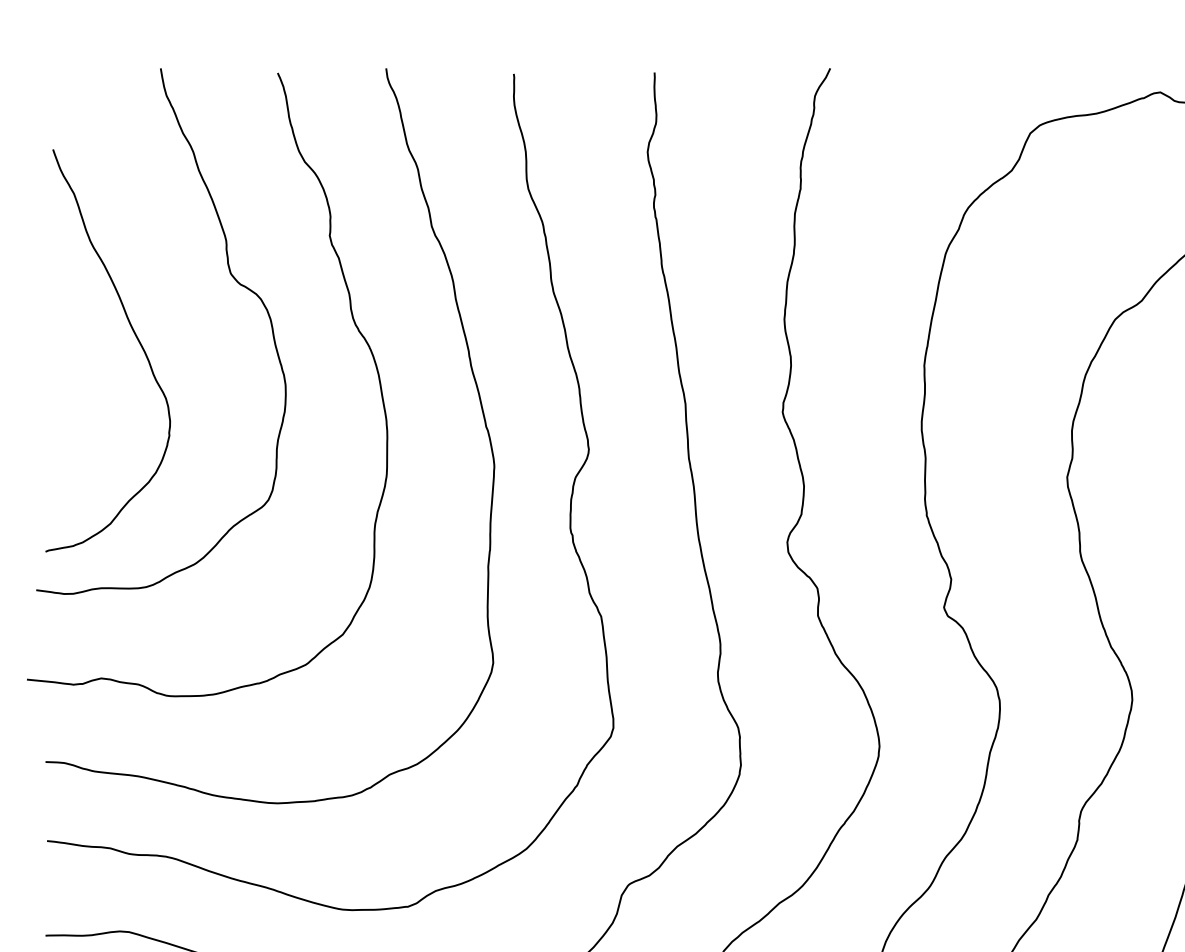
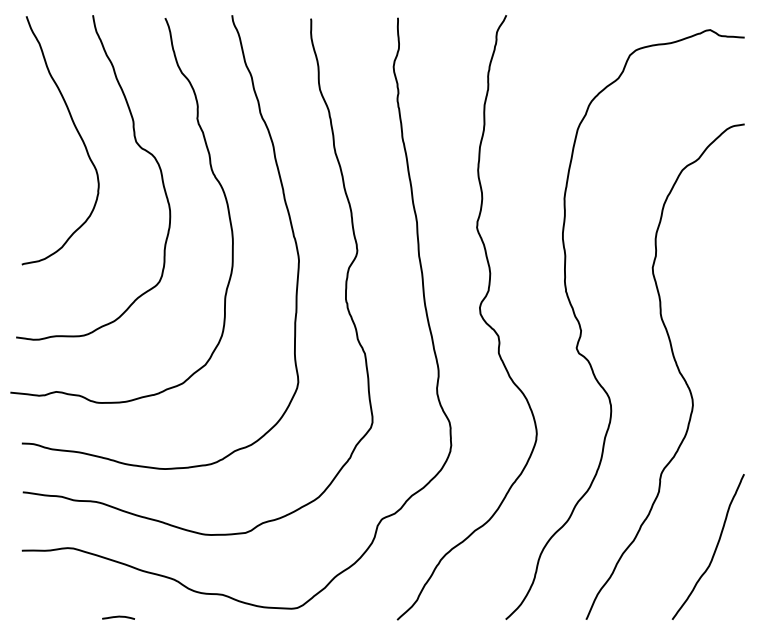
curve: (134, 336) -> (76, 131), moved

